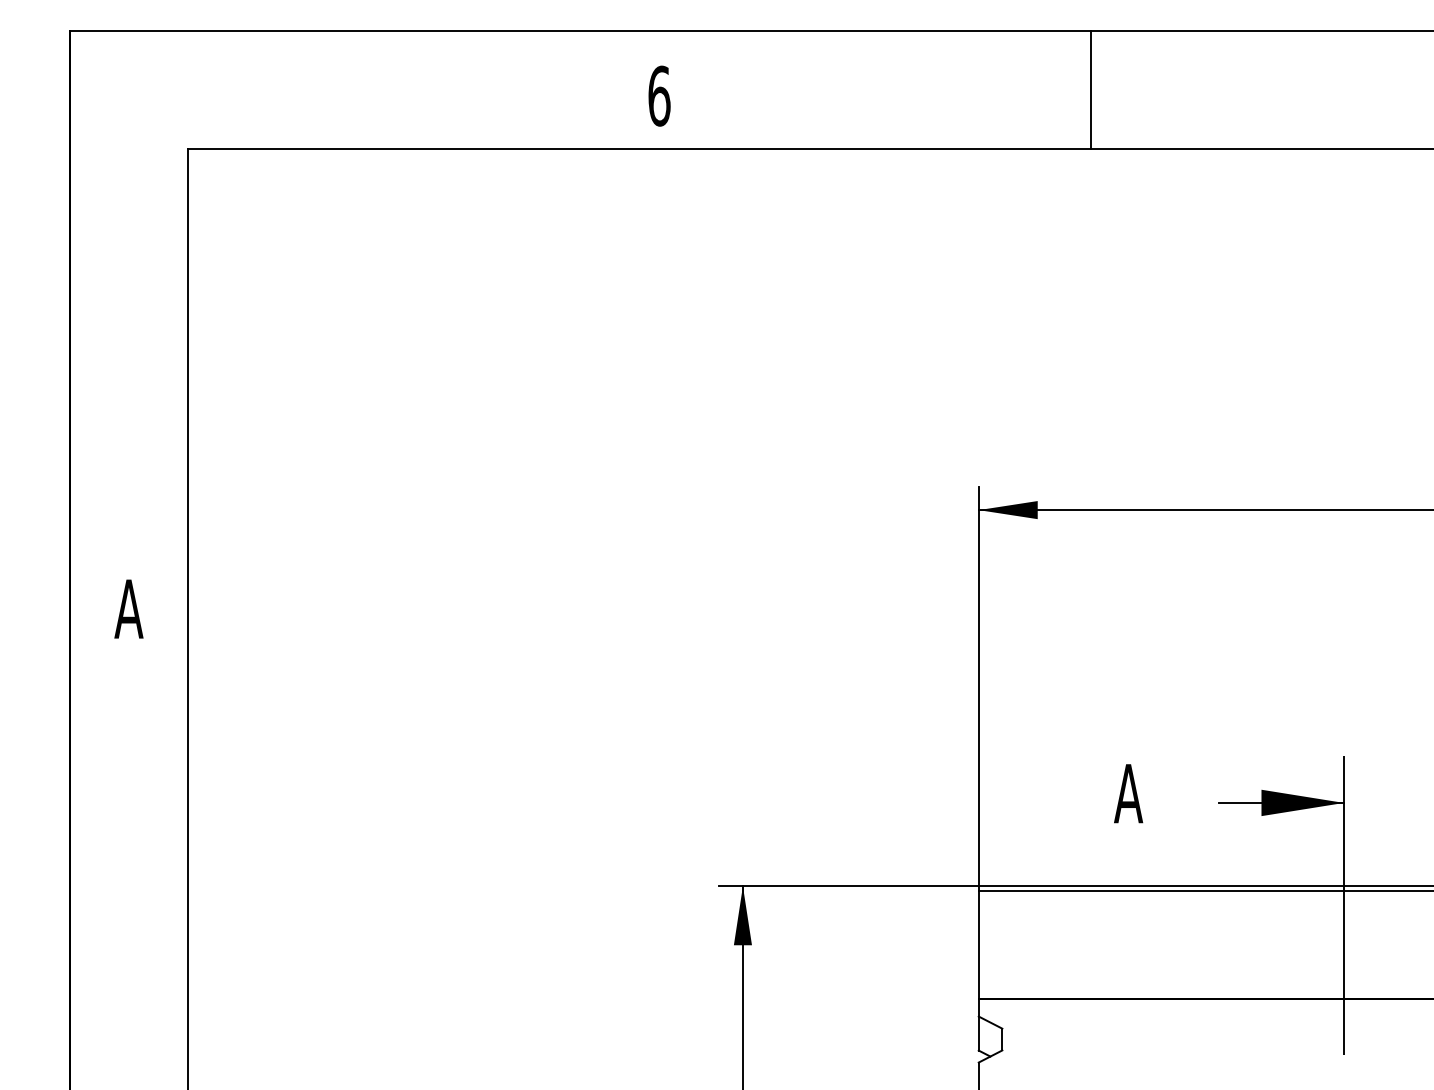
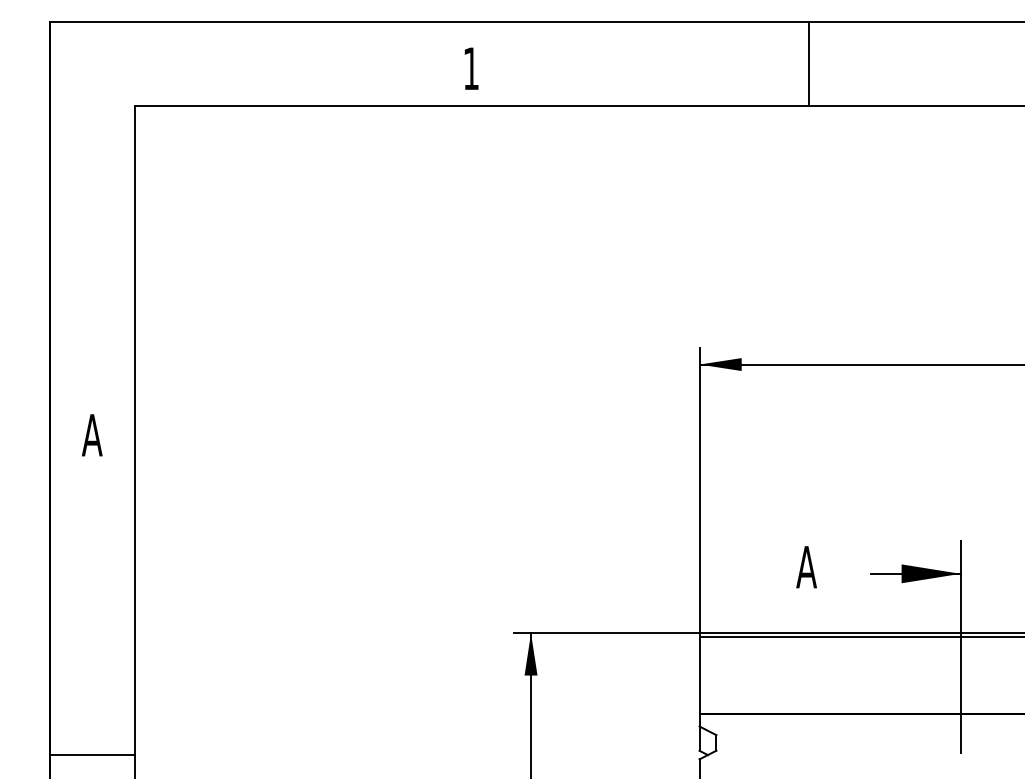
line: (1090, 88) -> (808, 63), moved
text: (659, 95) -> (471, 68), 6 -> 1
line: (129, 1057) -> (92, 755), added

